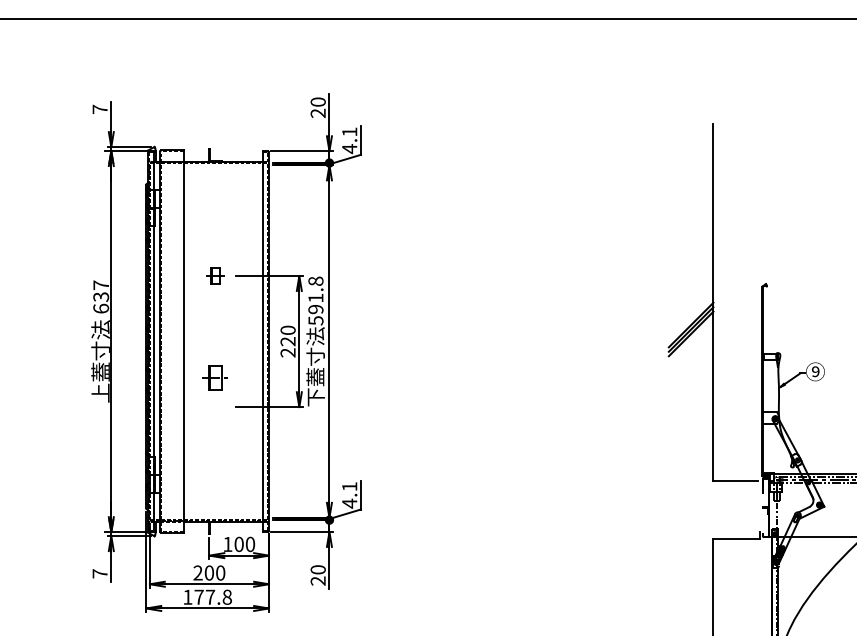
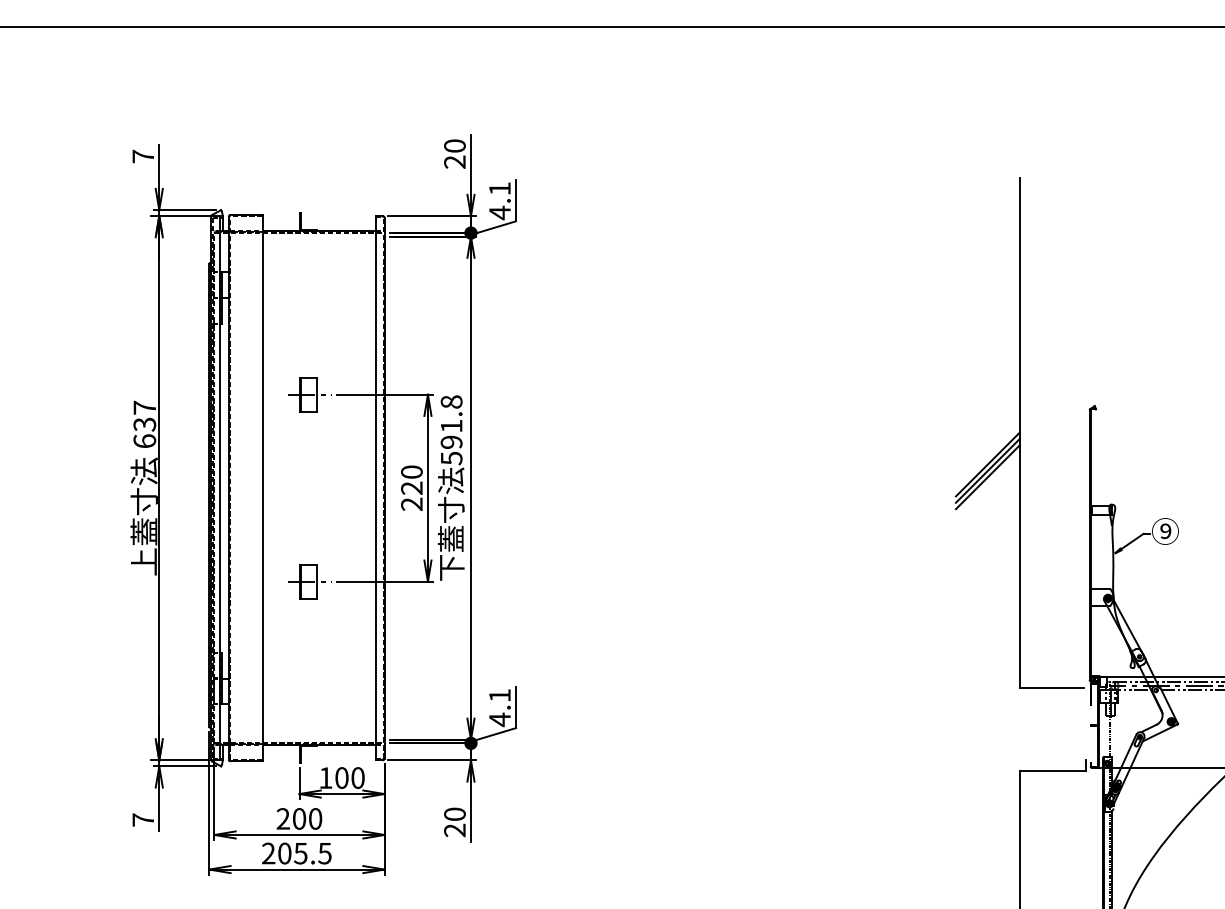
part: (214, 275) -> (306, 393), size x1.43
part: (214, 377) -> (306, 580), moved
text: (207, 596) -> (296, 852), 177.8 -> 205.5

